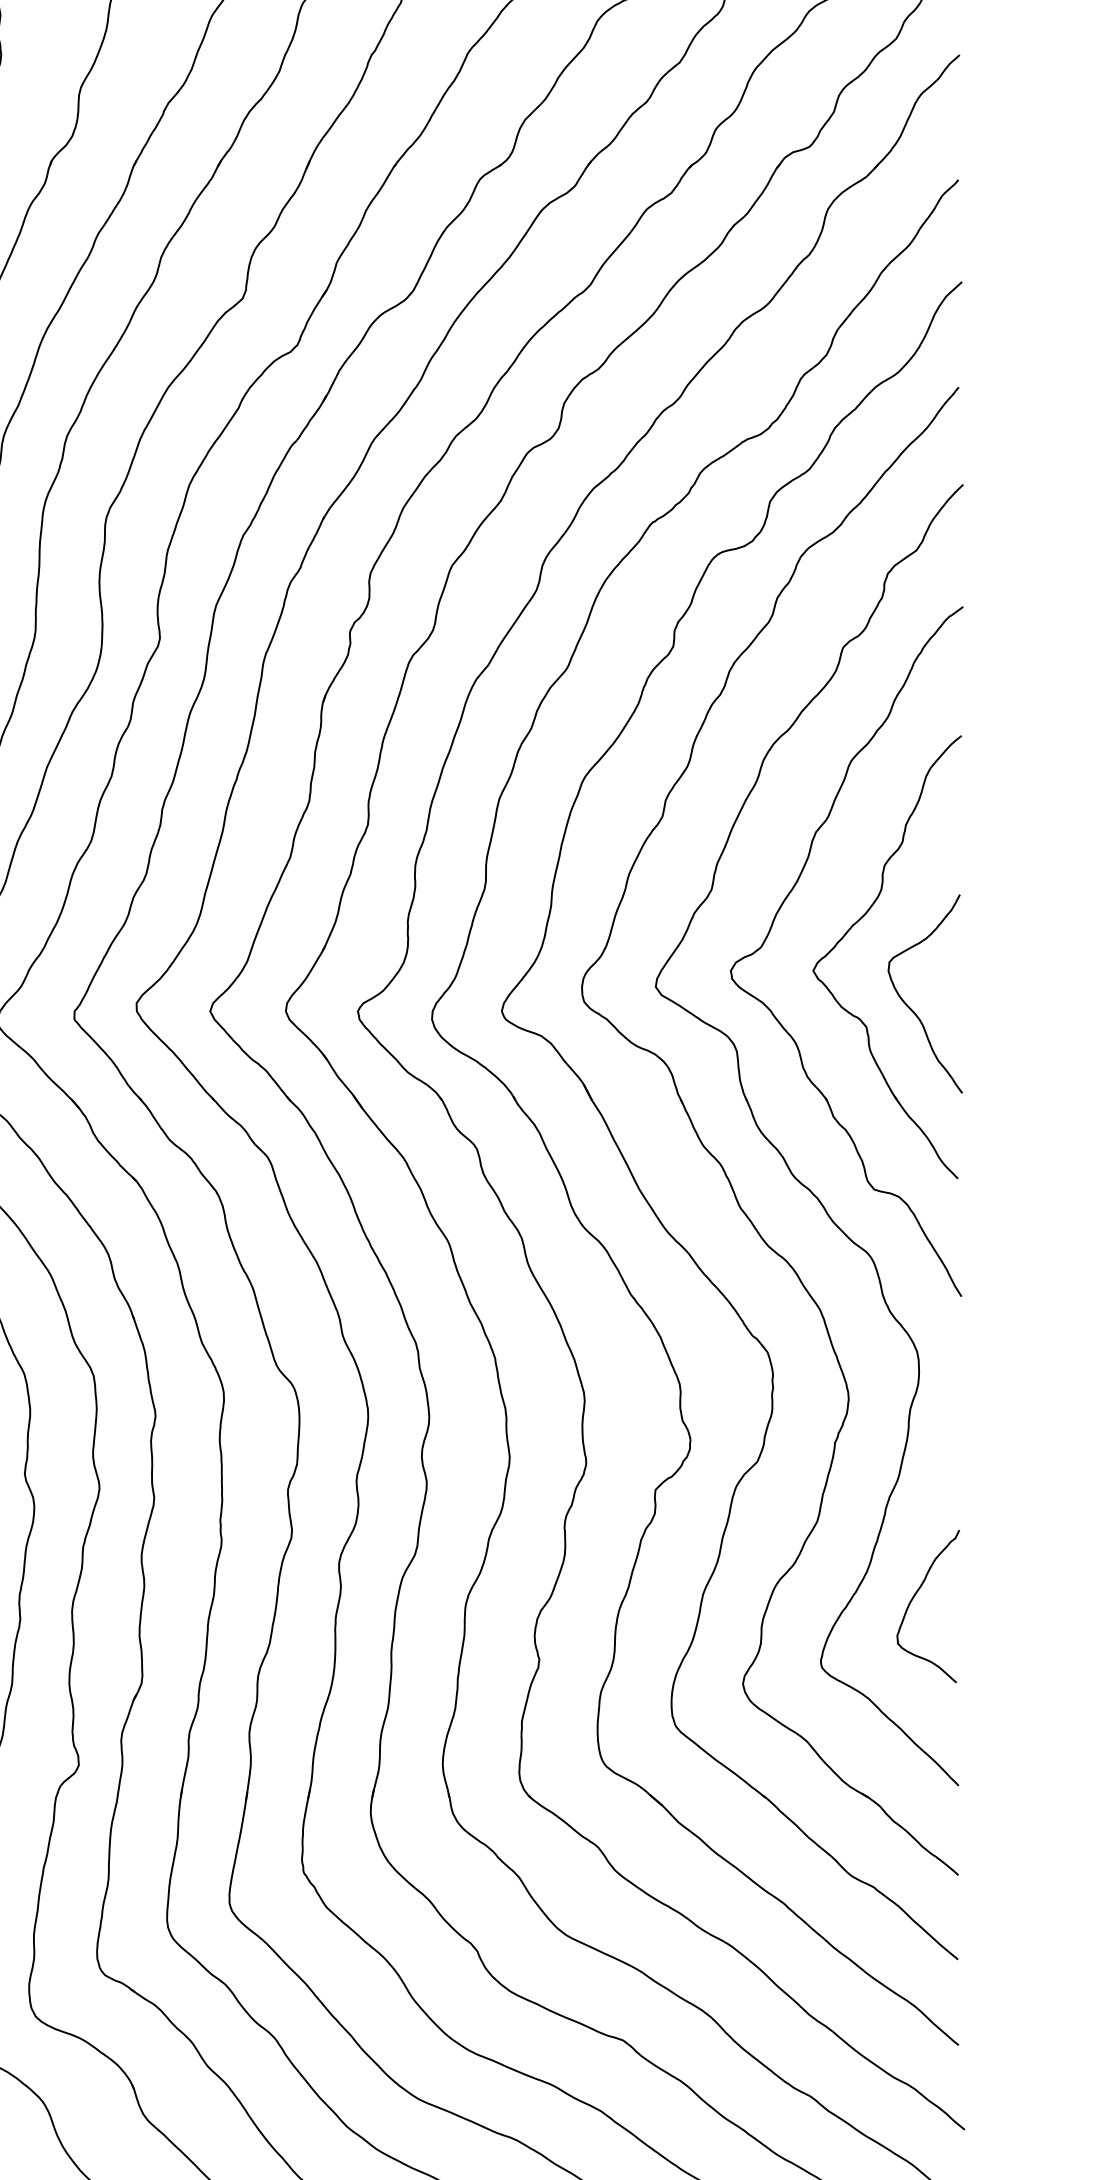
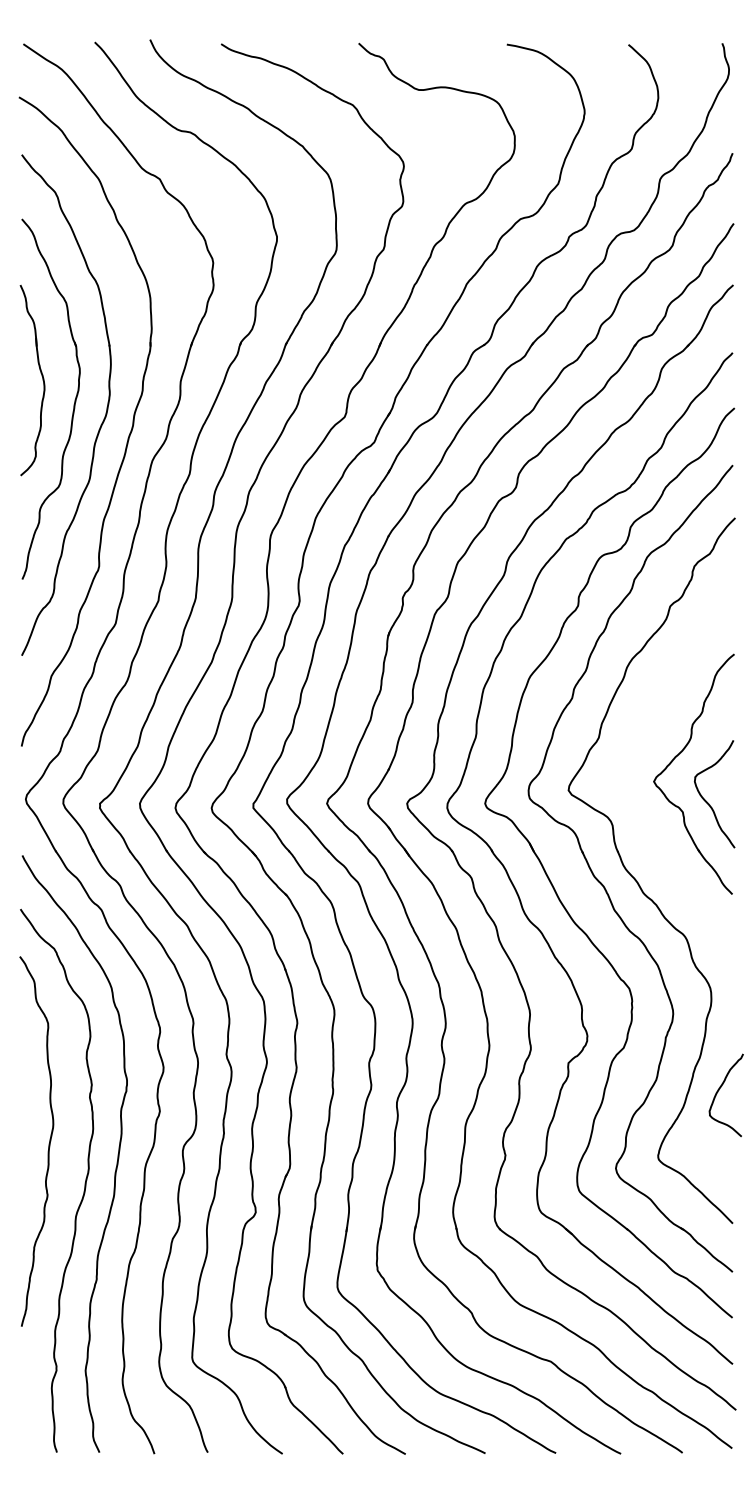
part: (775, 922) -> (633, 755), removed
curve: (913, 1601) -> (718, 1092), moved

